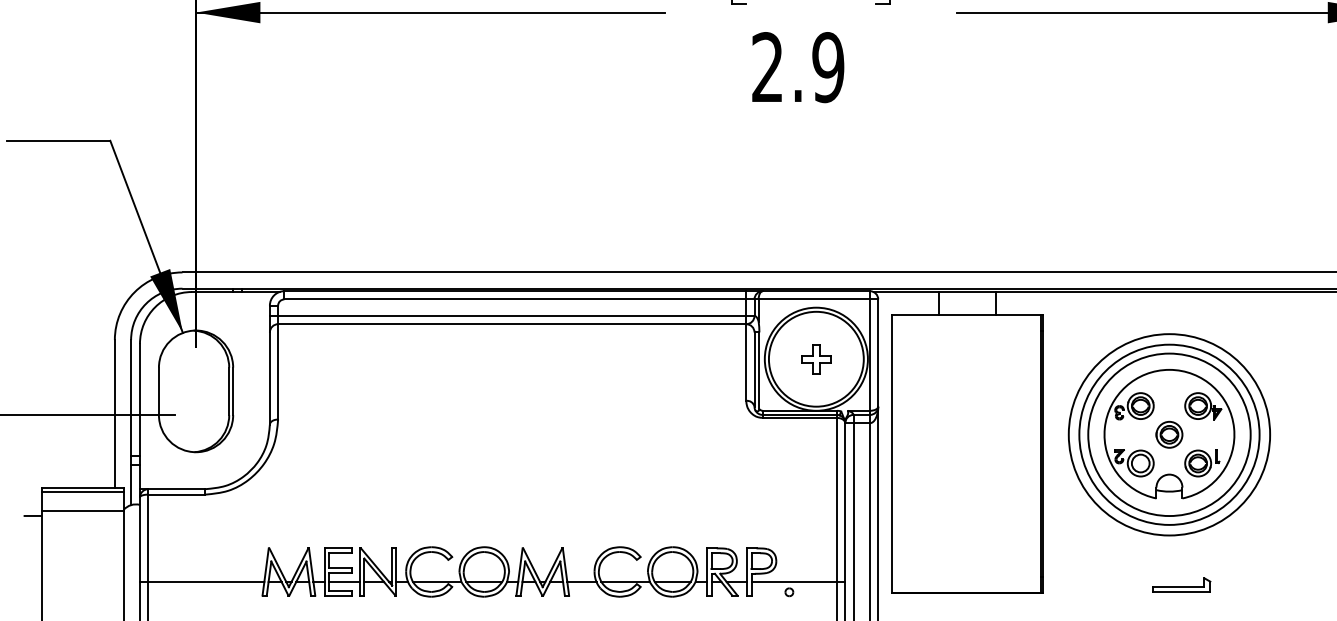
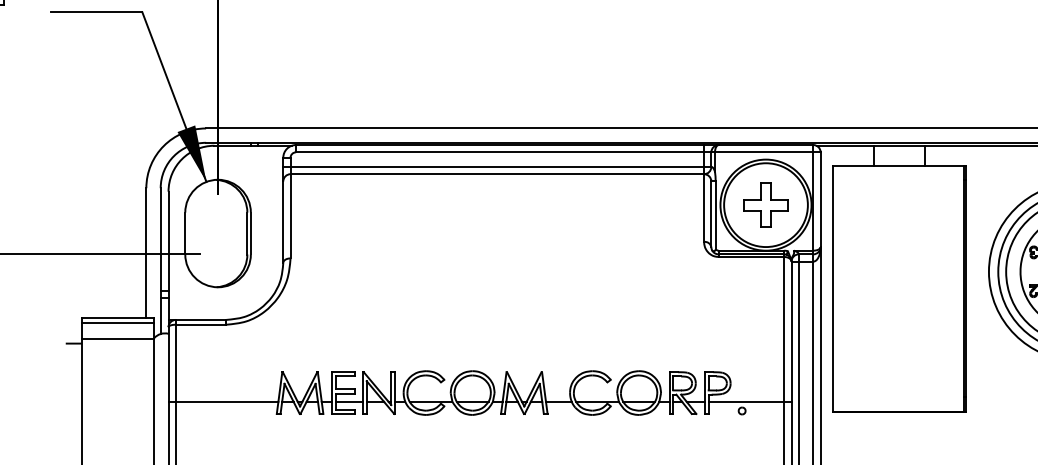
part: (816, 359) -> (766, 205), size x1.67

